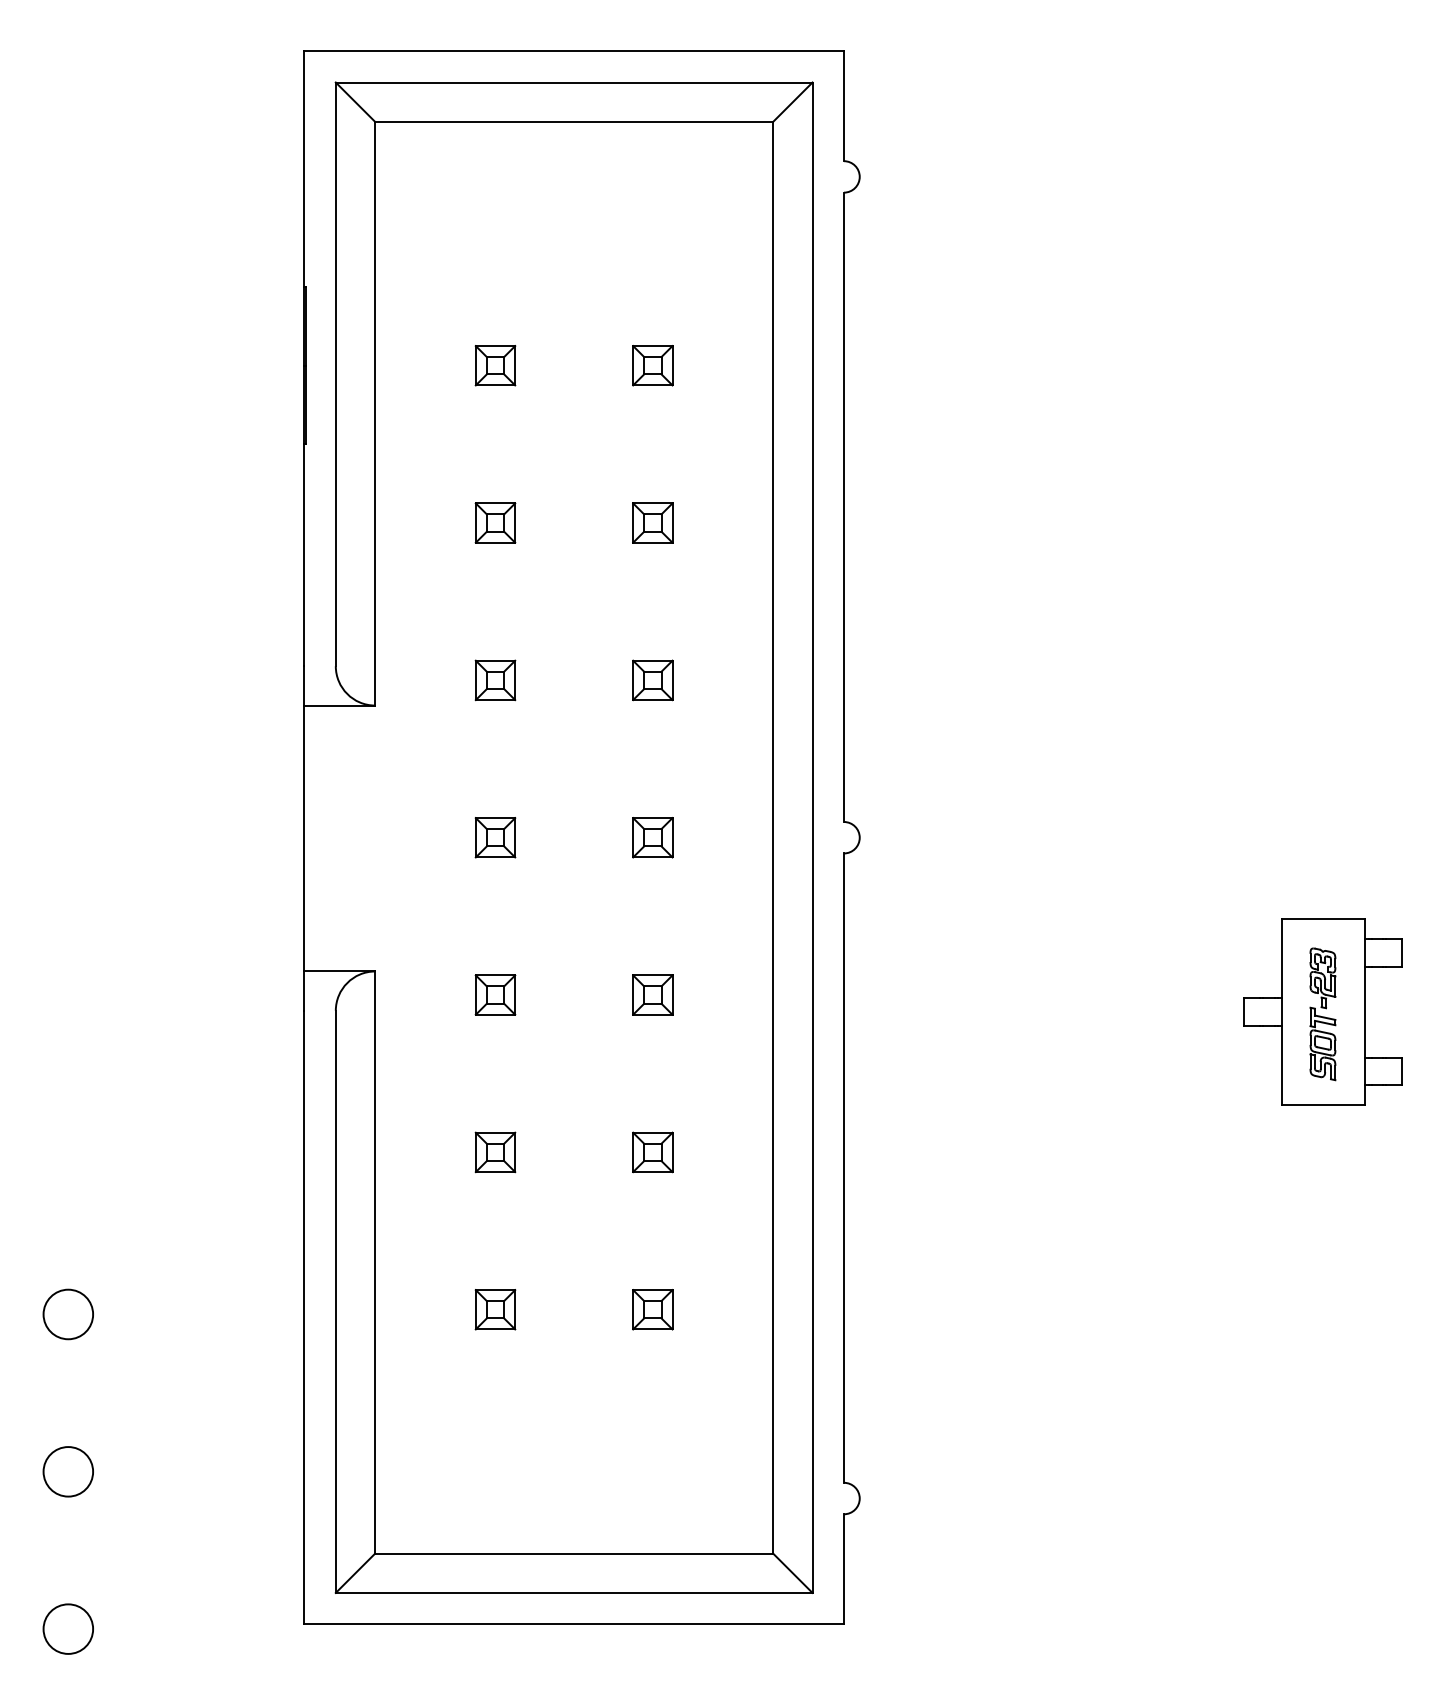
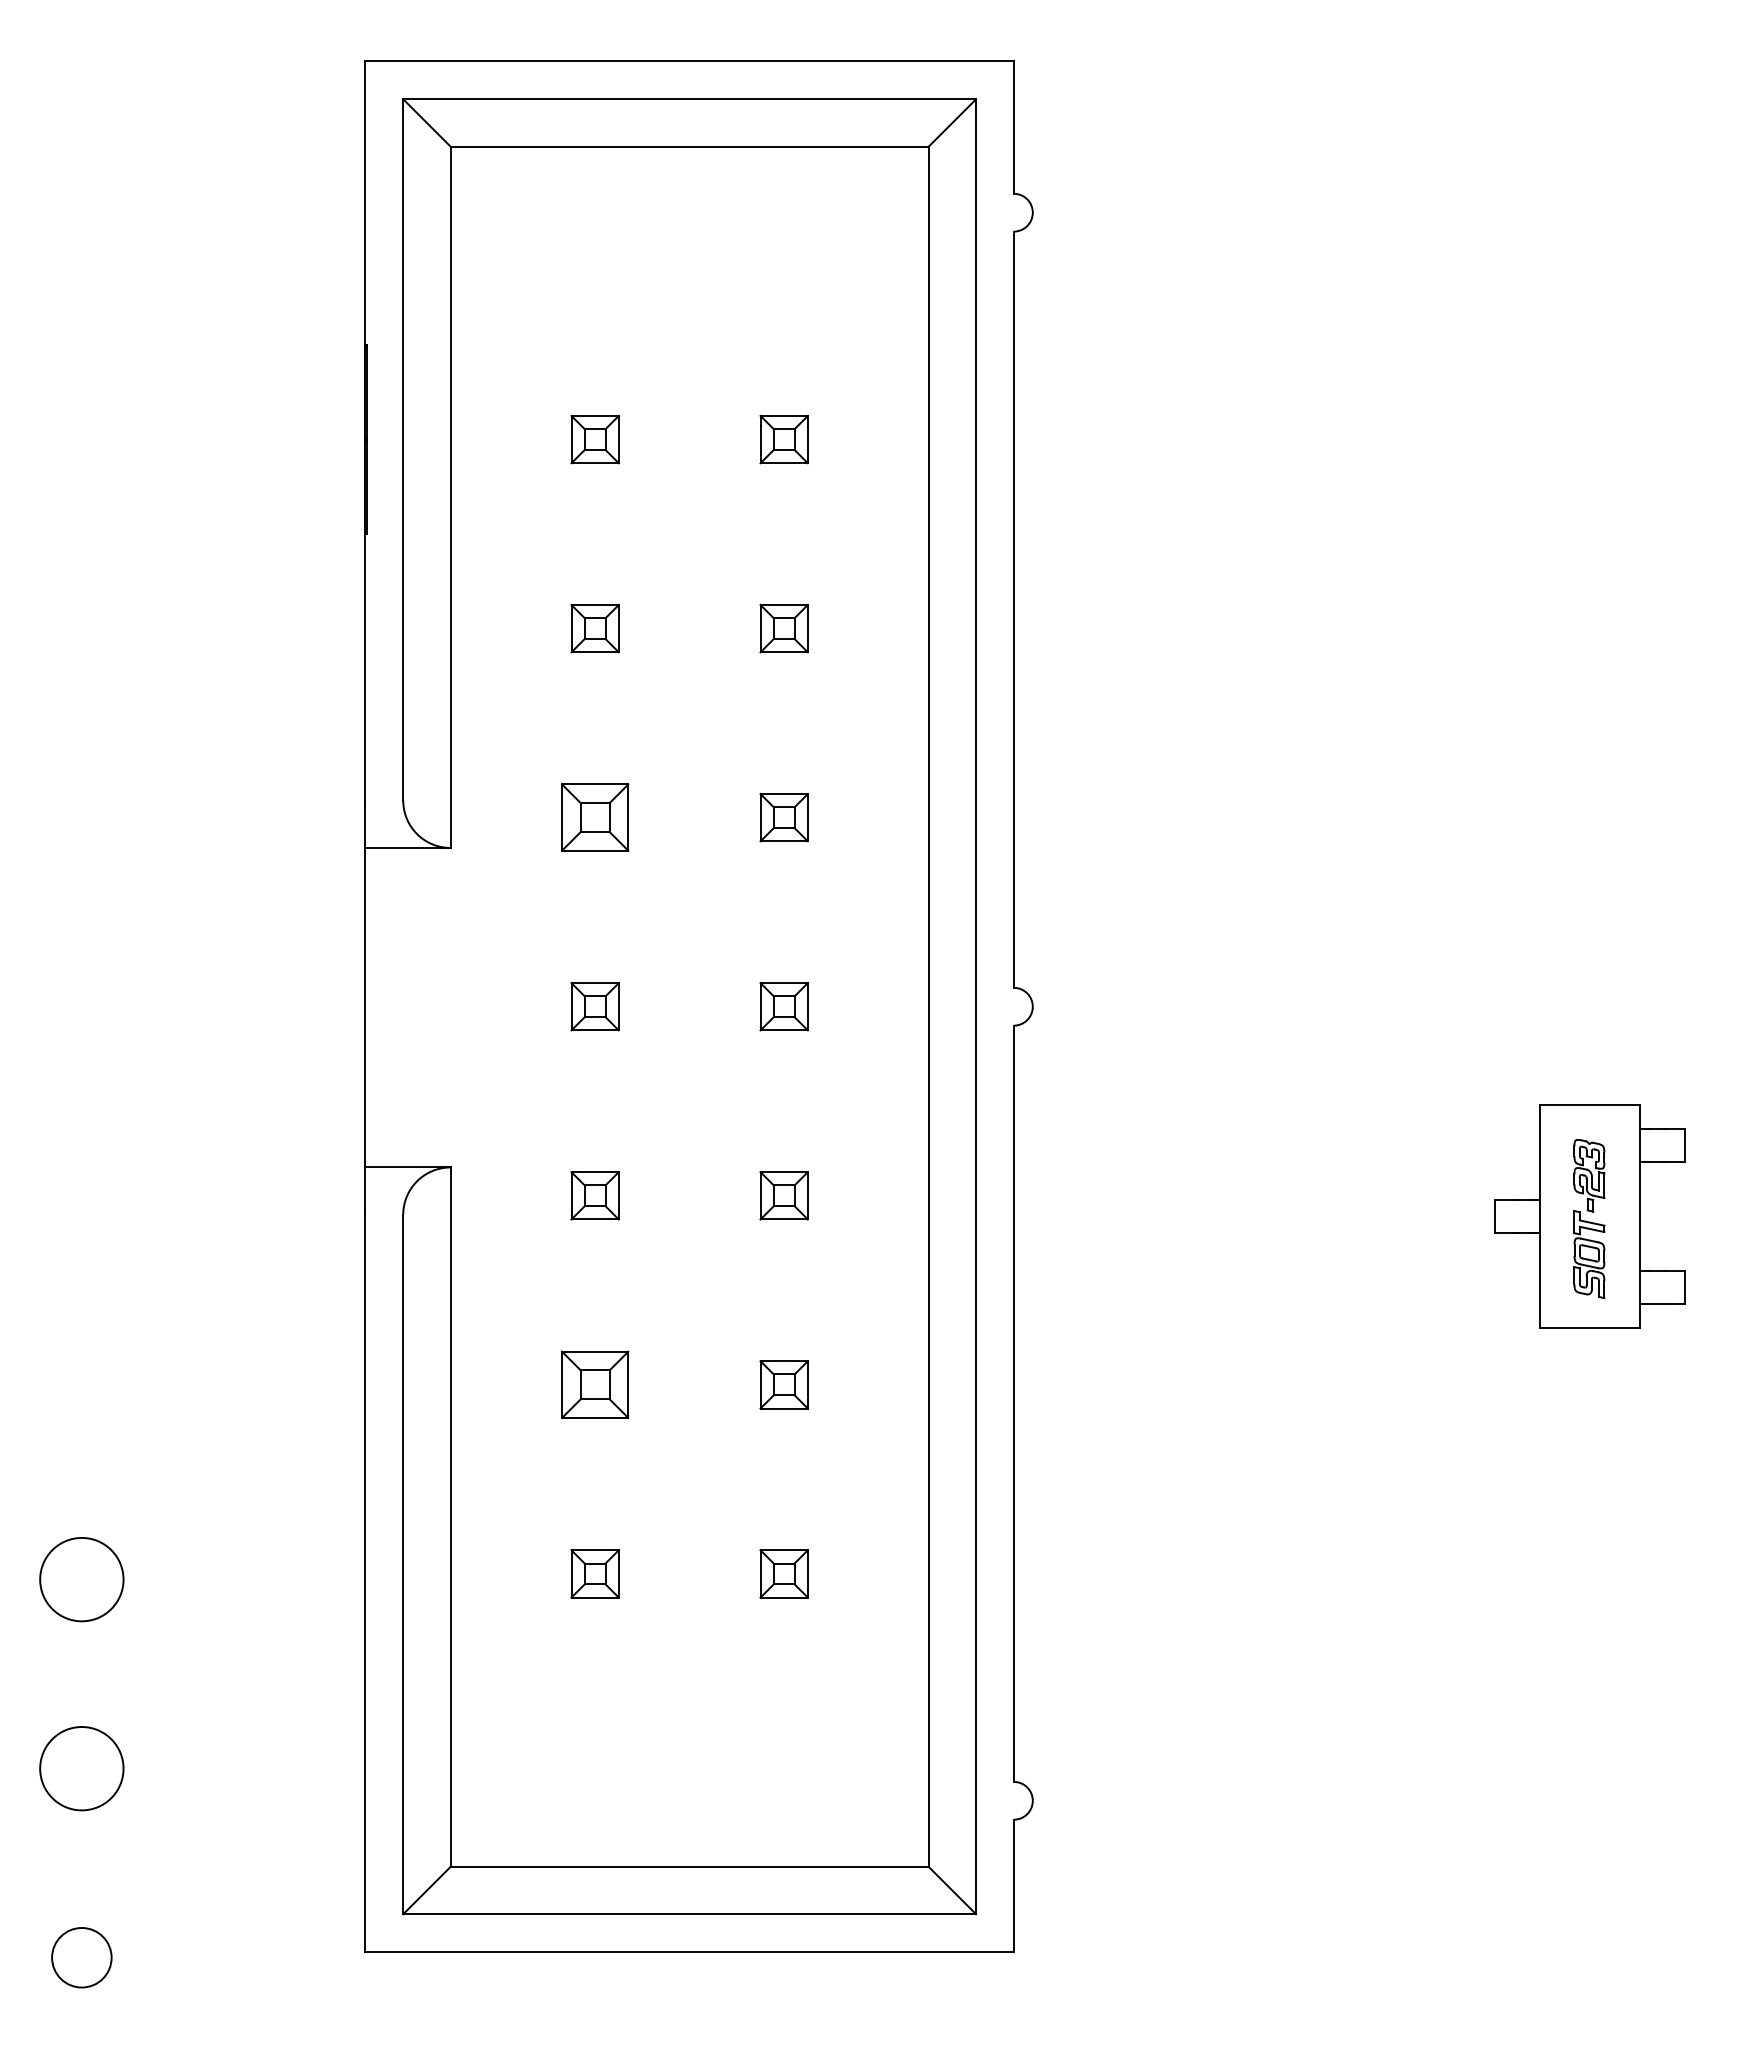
part: (494, 680) -> (594, 817), size x1.4
part: (494, 1152) -> (594, 1384), size x1.4
circle: (68, 1314) -> (81, 1579), size x1.4
circle: (68, 1471) -> (81, 1768), size x1.4

